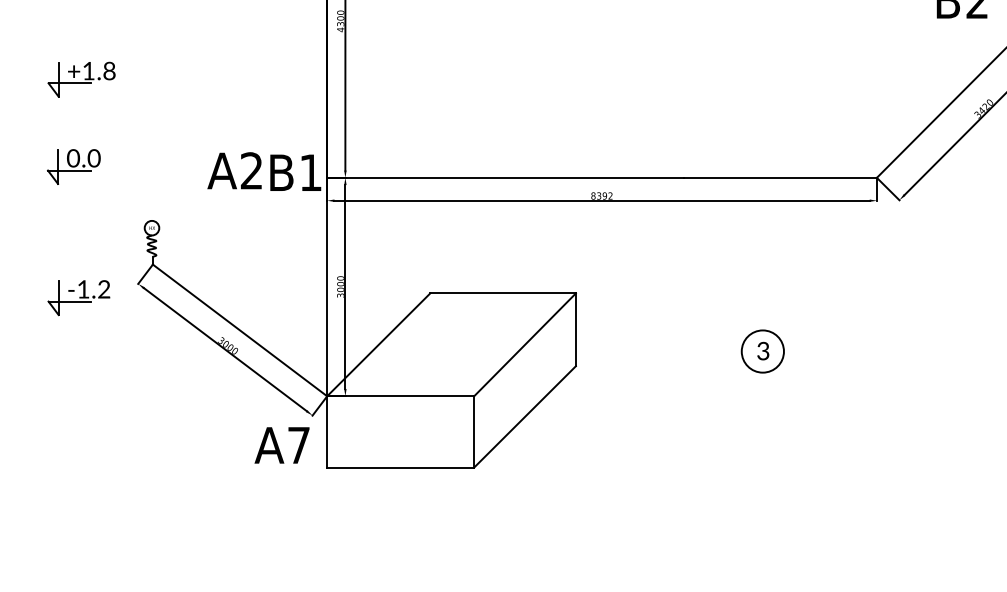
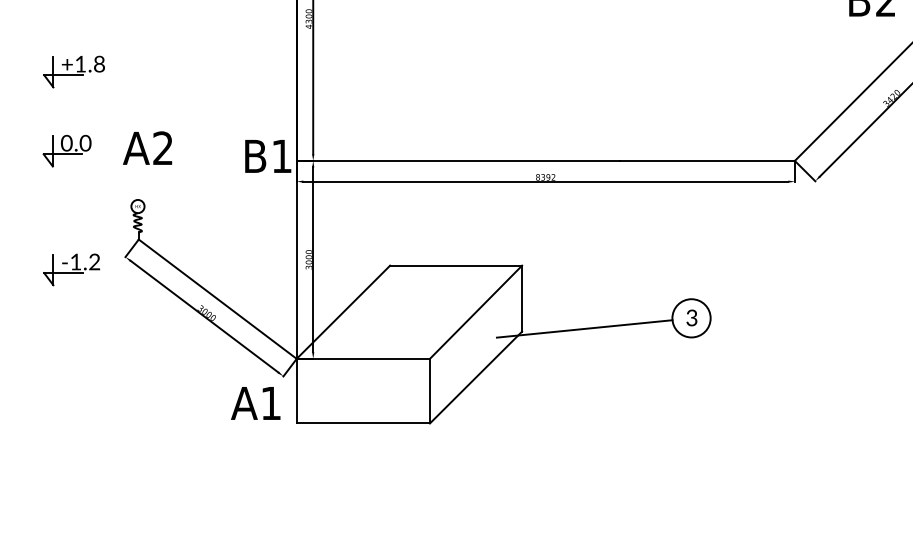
text: (234, 170) -> (147, 147), moved
line: (644, 362) -> (584, 328), added
text: (298, 445) -> (270, 403), A7 -> A1

